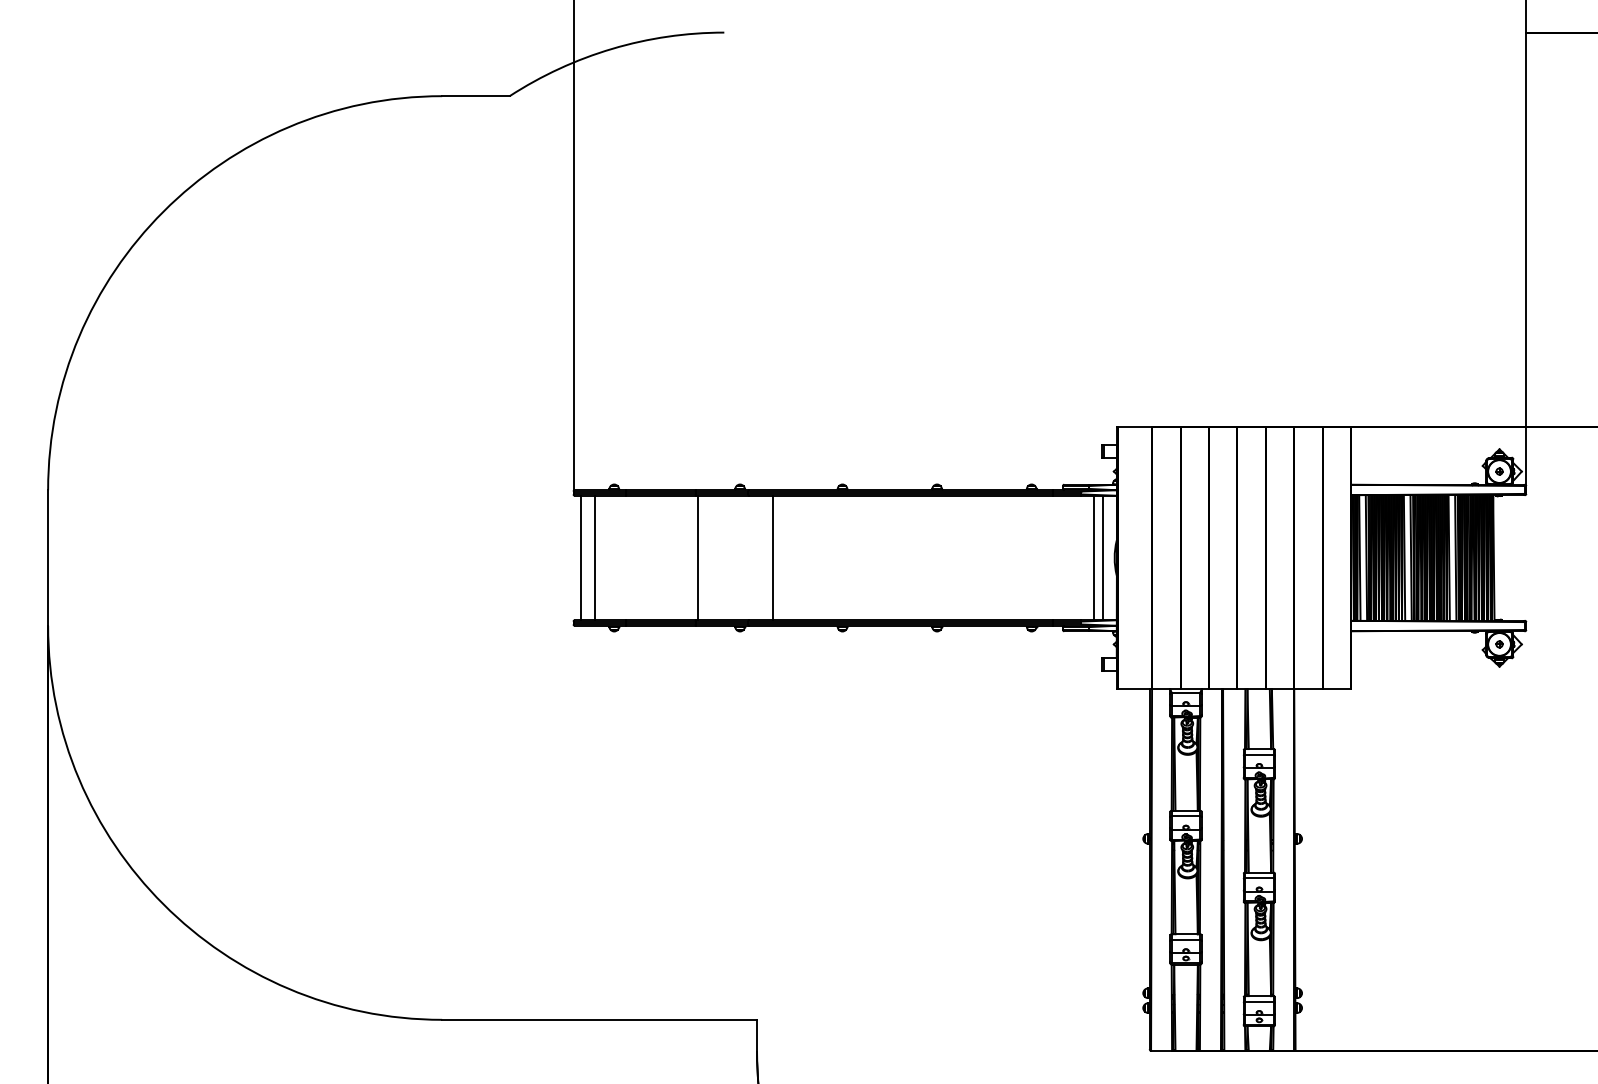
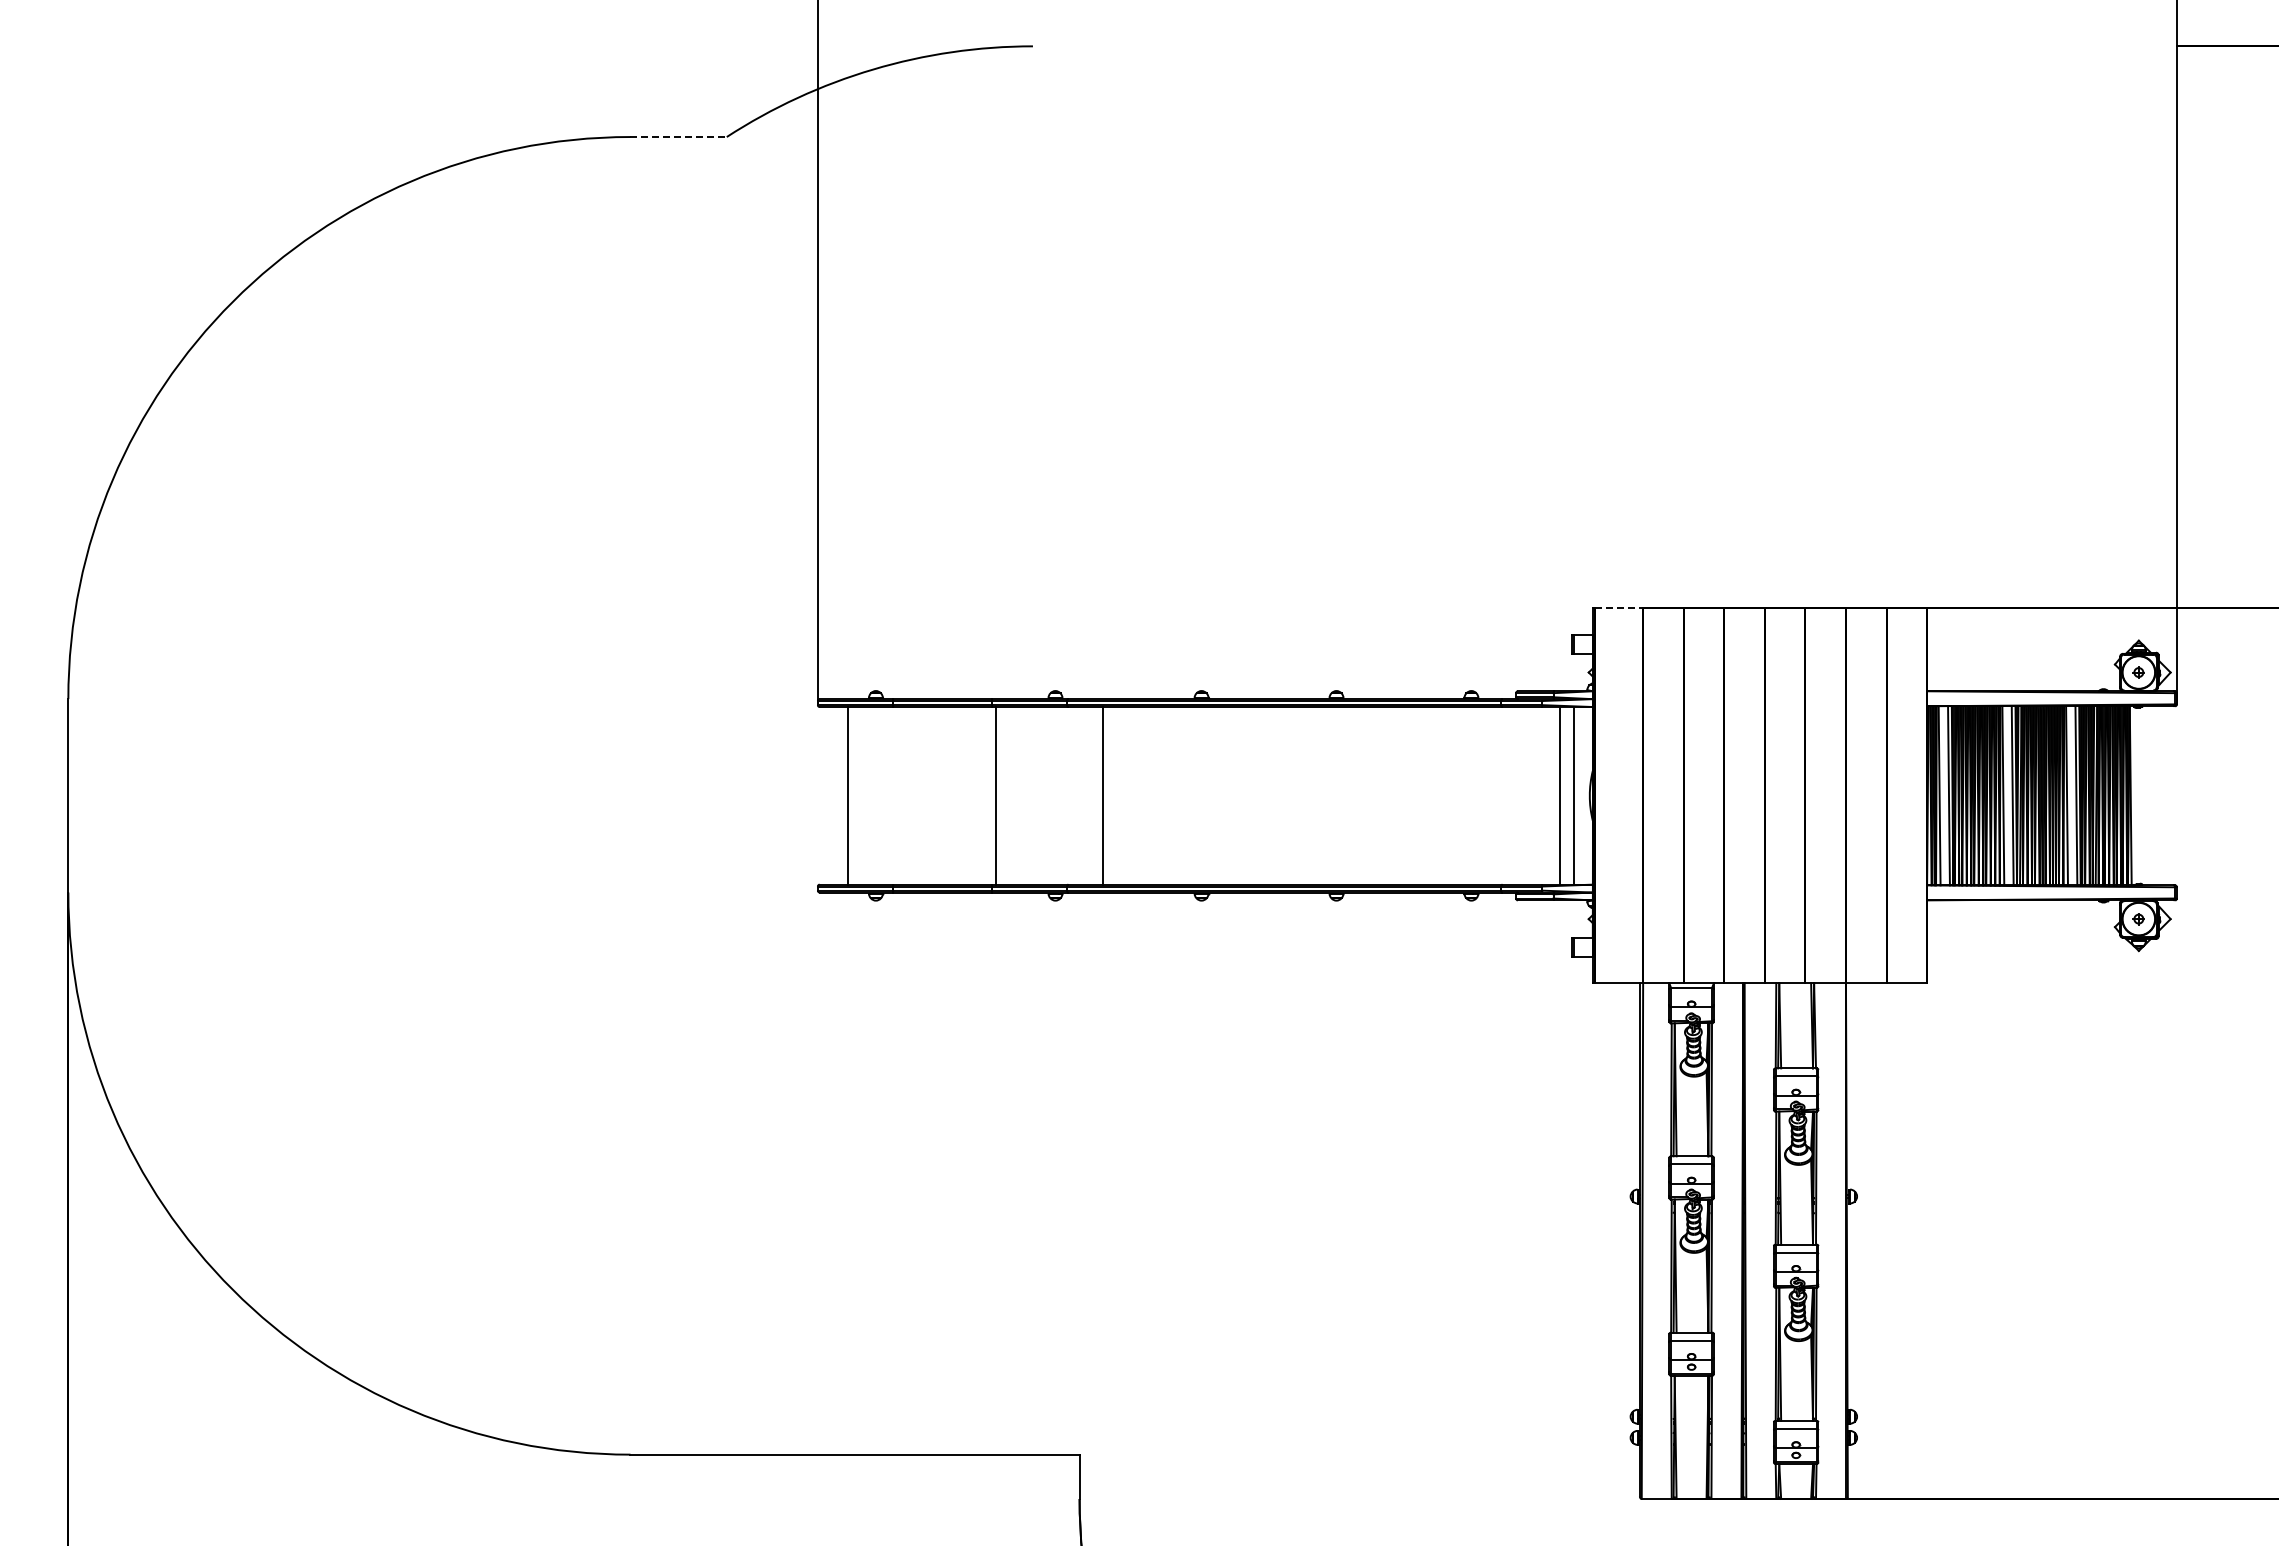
line: (476, 96) -> (679, 137), solid -> dashed
line: (1135, 426) -> (1619, 608), solid -> dashed
line: (580, 557) -> (828, 795), removed

